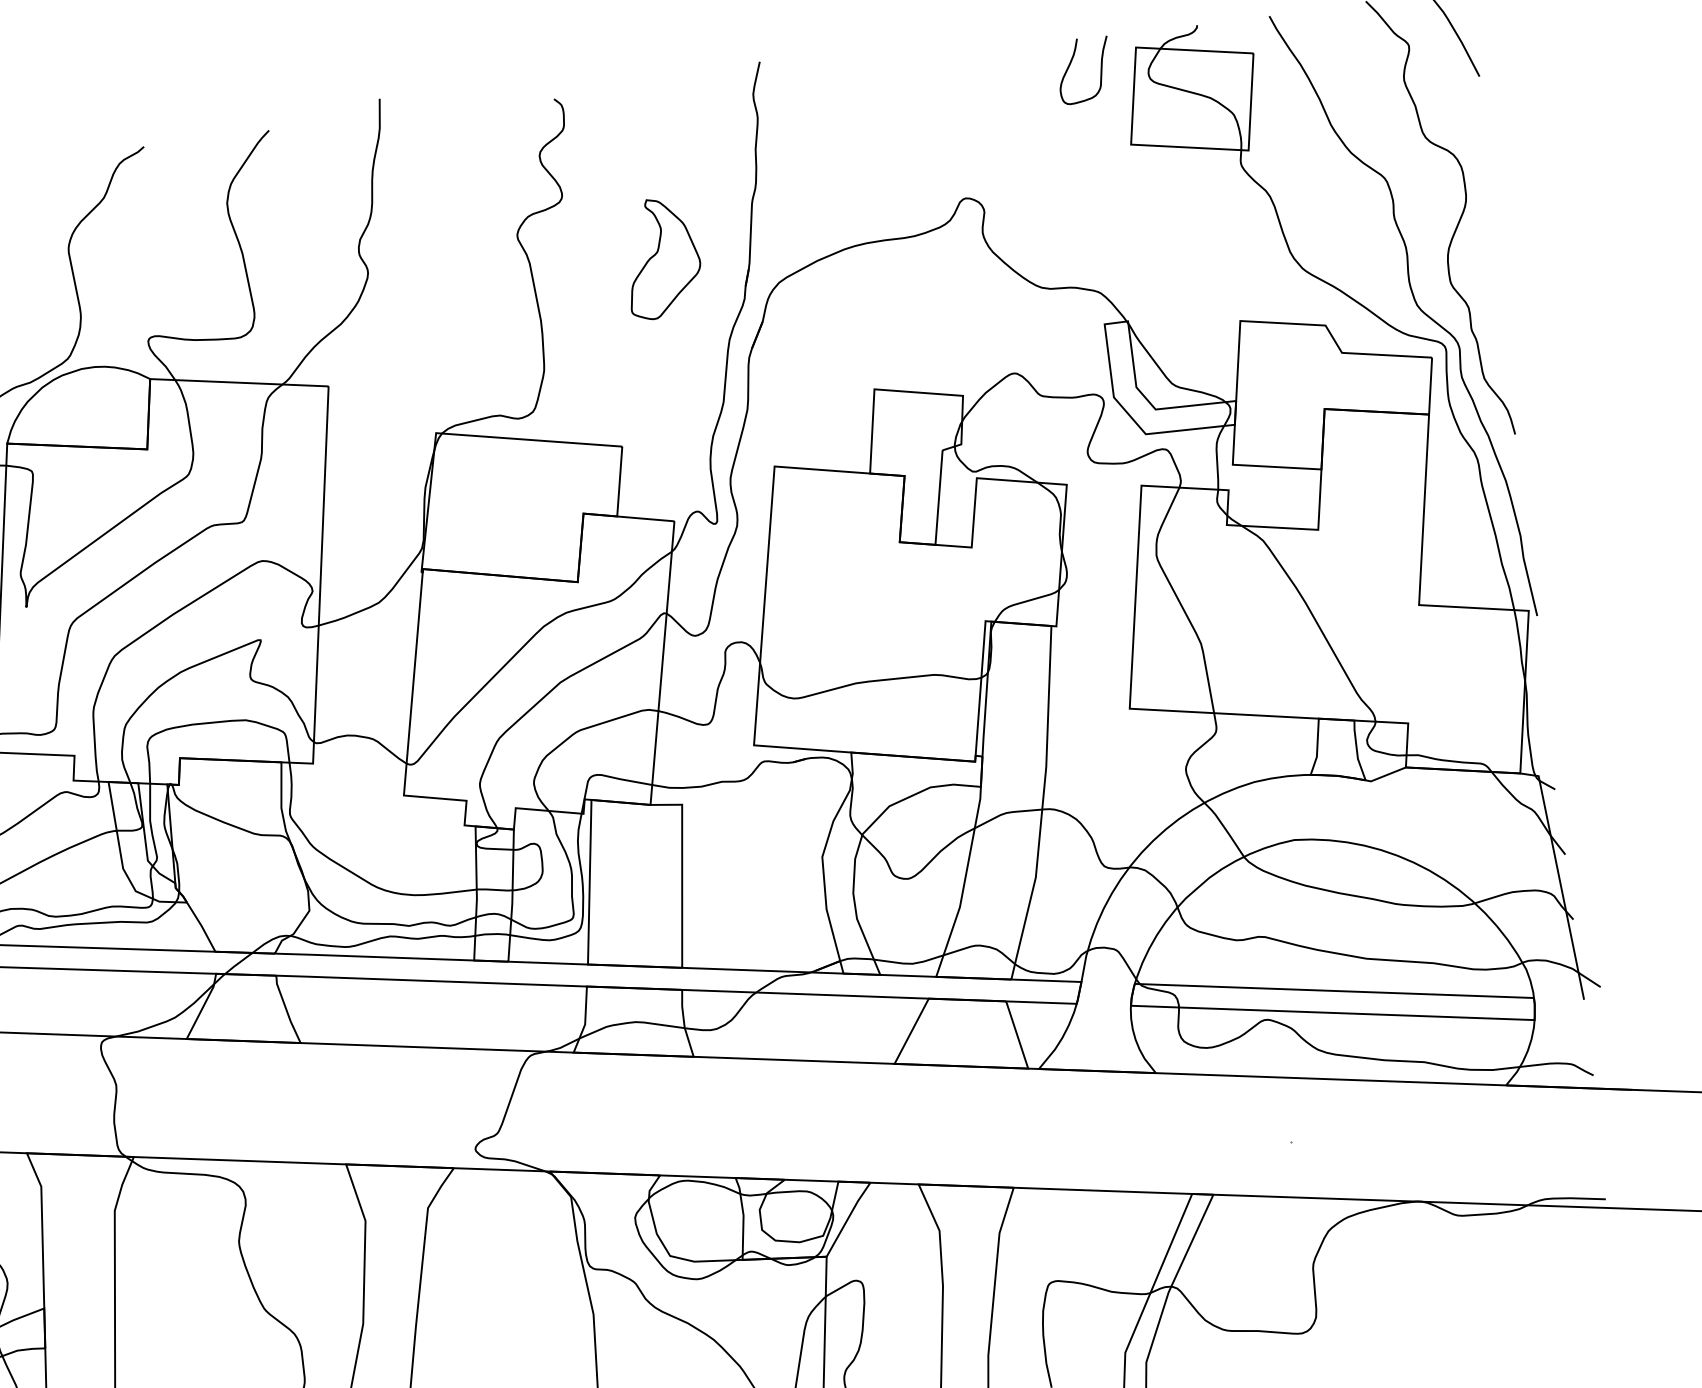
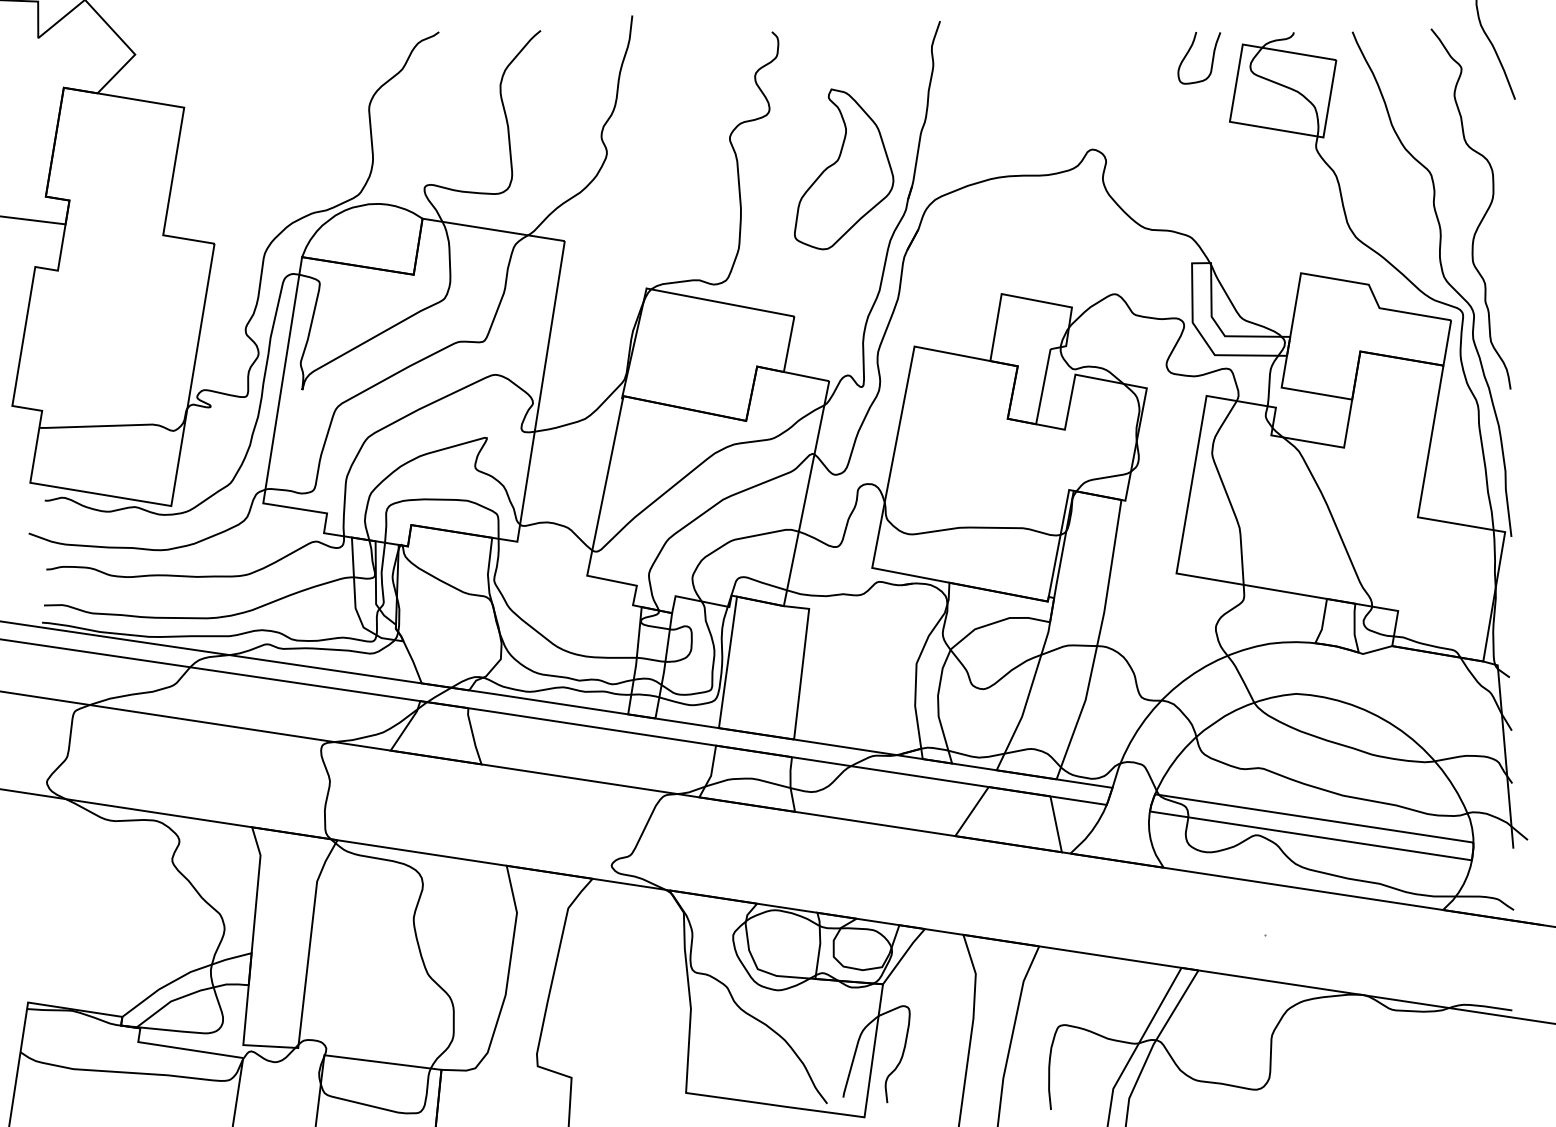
part: (663, 258) -> (844, 169), size x1.67

